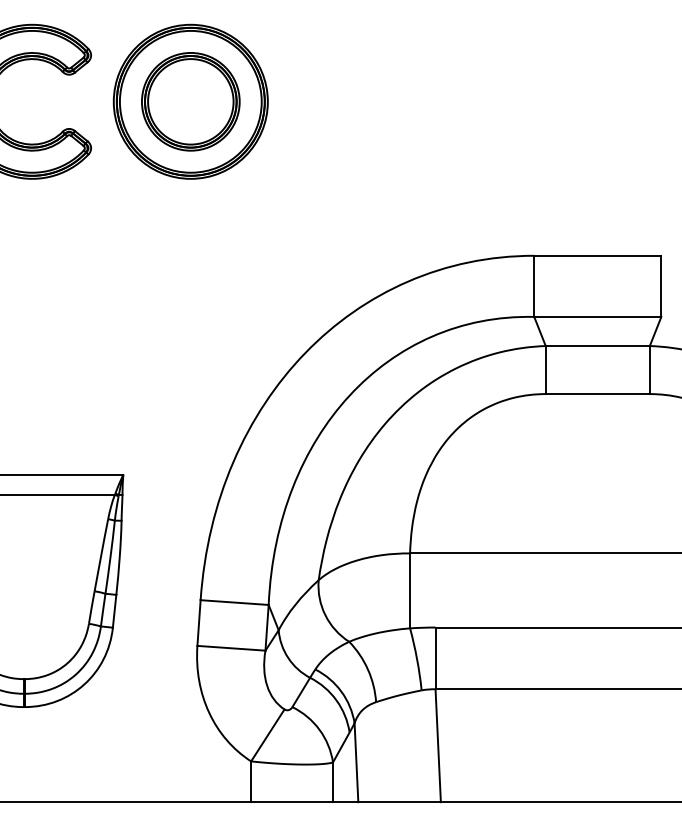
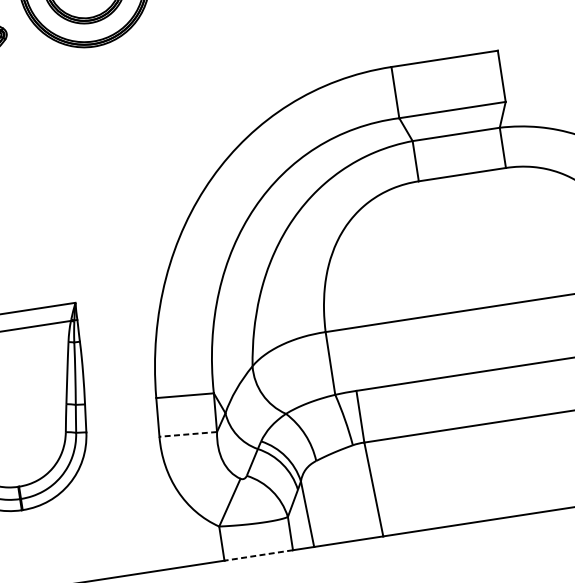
line: (230, 648) -> (187, 434), solid -> dashed
line: (292, 802) -> (259, 555), solid -> dashed

